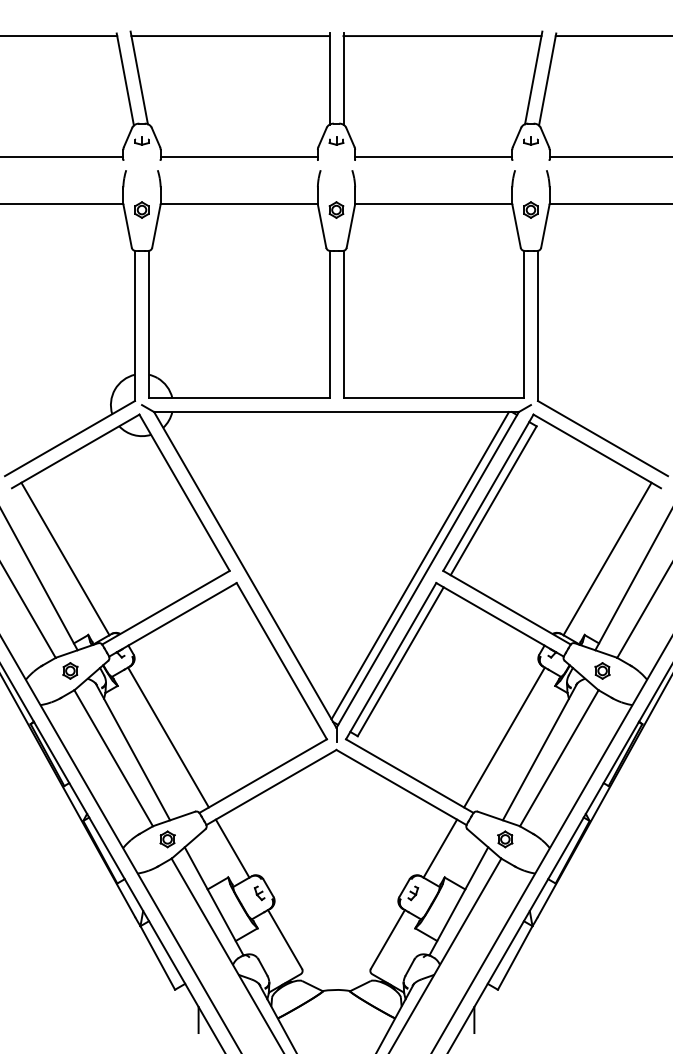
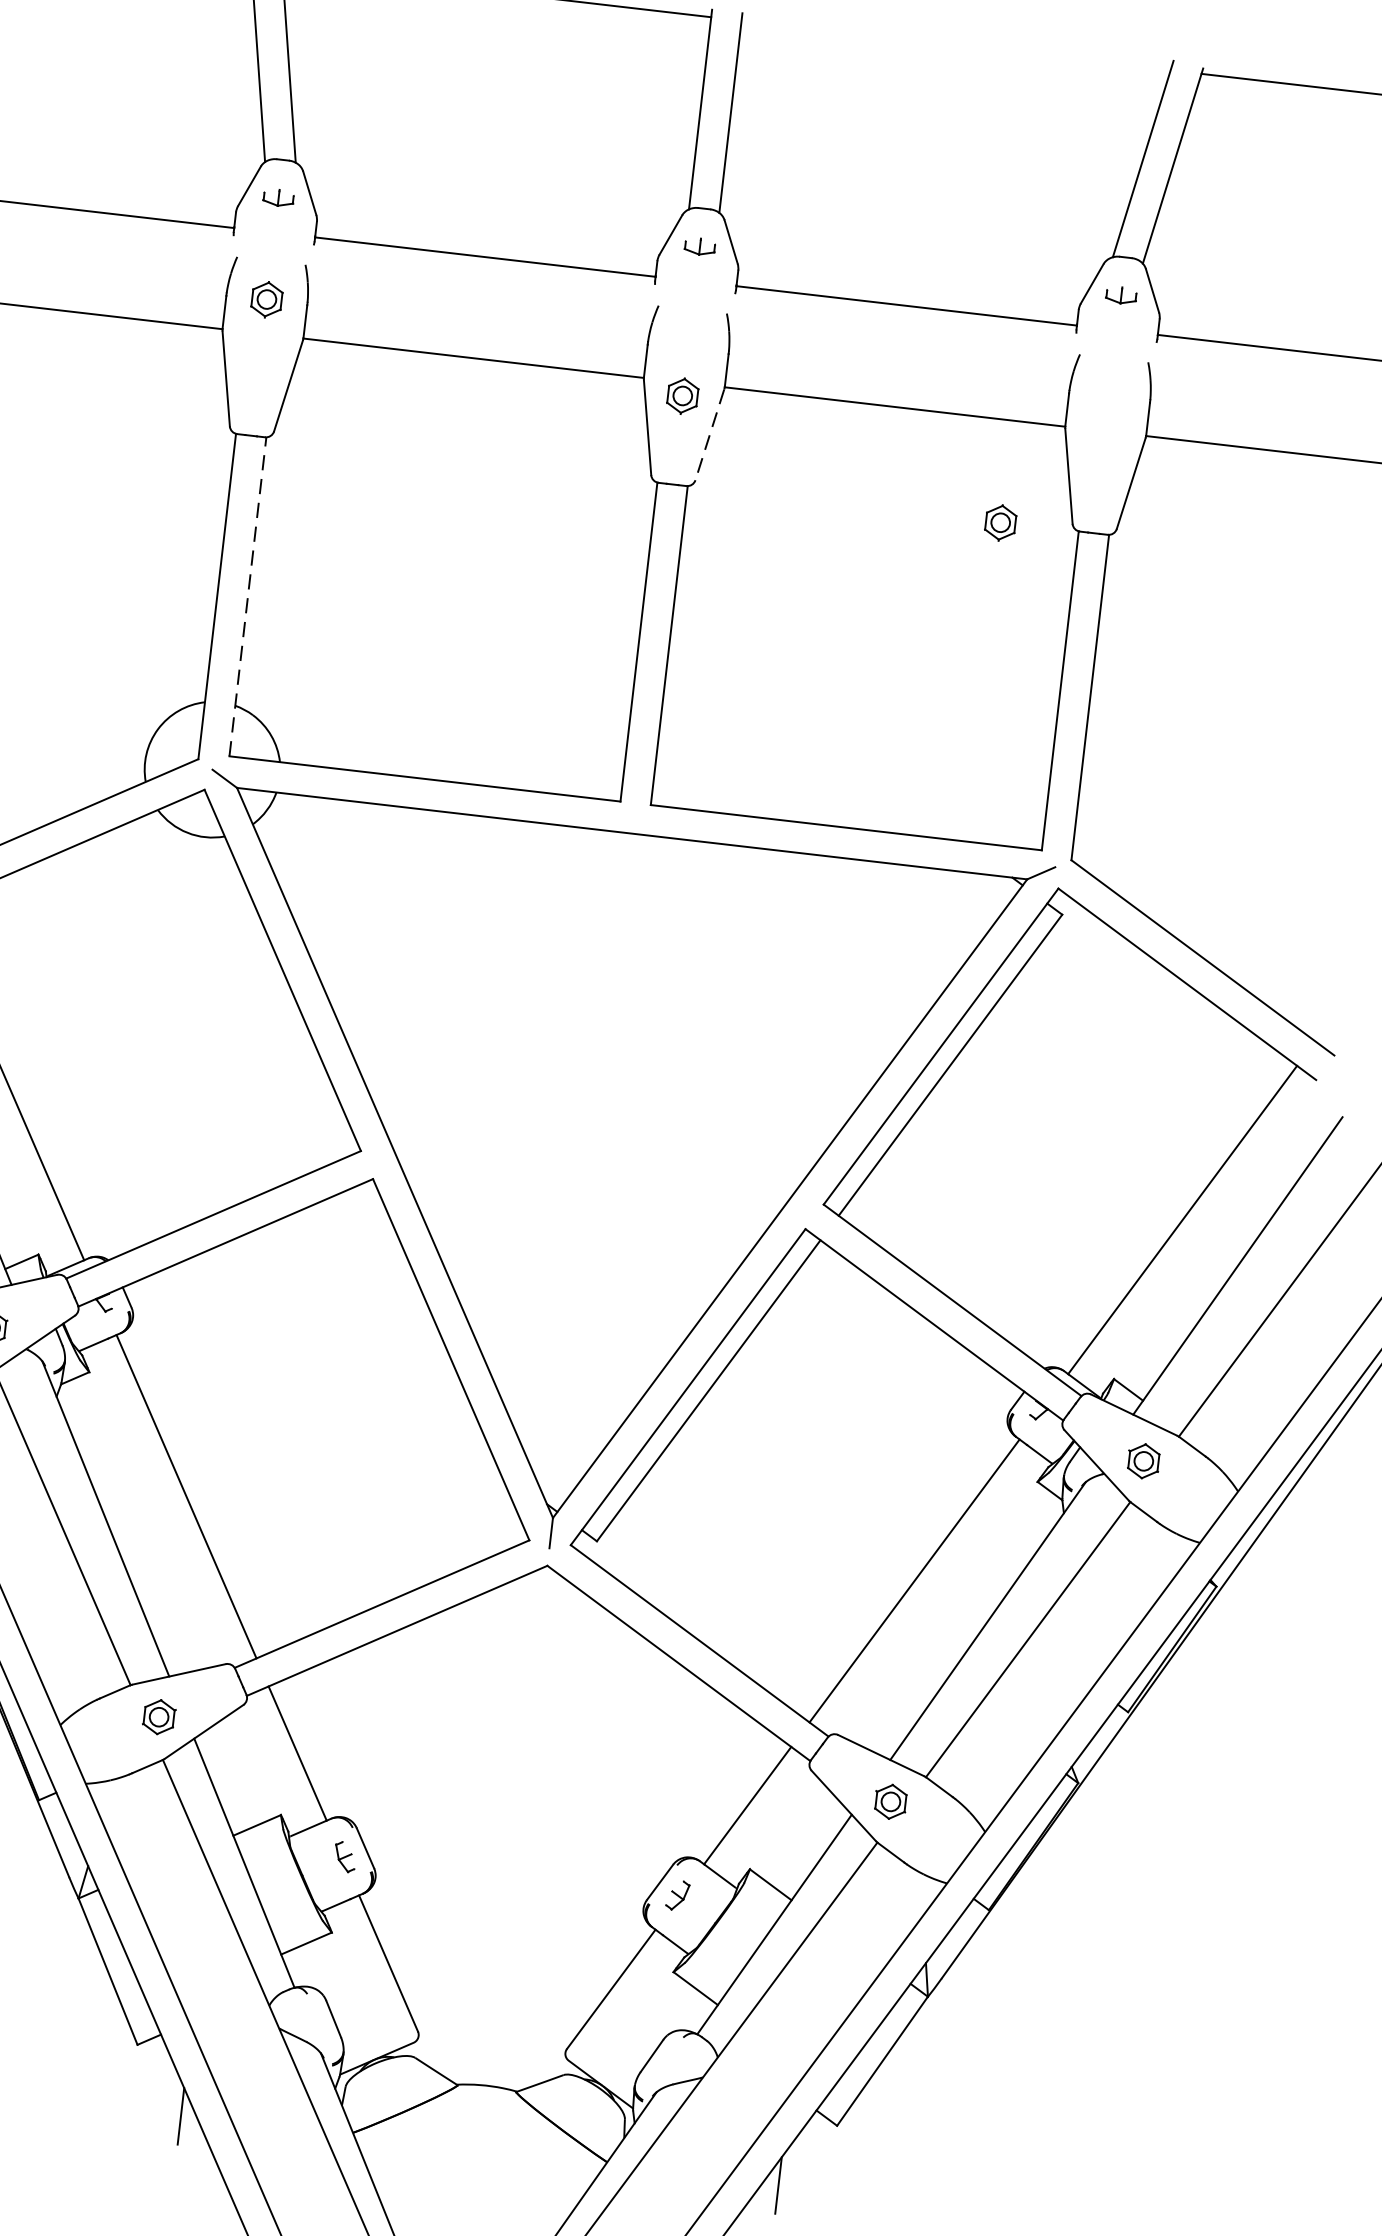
line: (442, 36) -> (955, 46), removed
part: (141, 209) -> (265, 298), moved
part: (530, 209) -> (999, 521), moved
line: (350, 226) -> (709, 435), solid -> dashed
line: (149, 324) -> (248, 597), solid -> dashed
line: (419, 565) -> (773, 1186), removed

